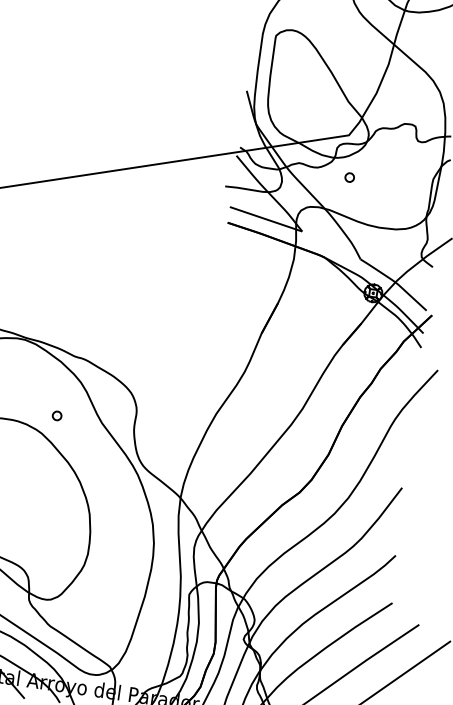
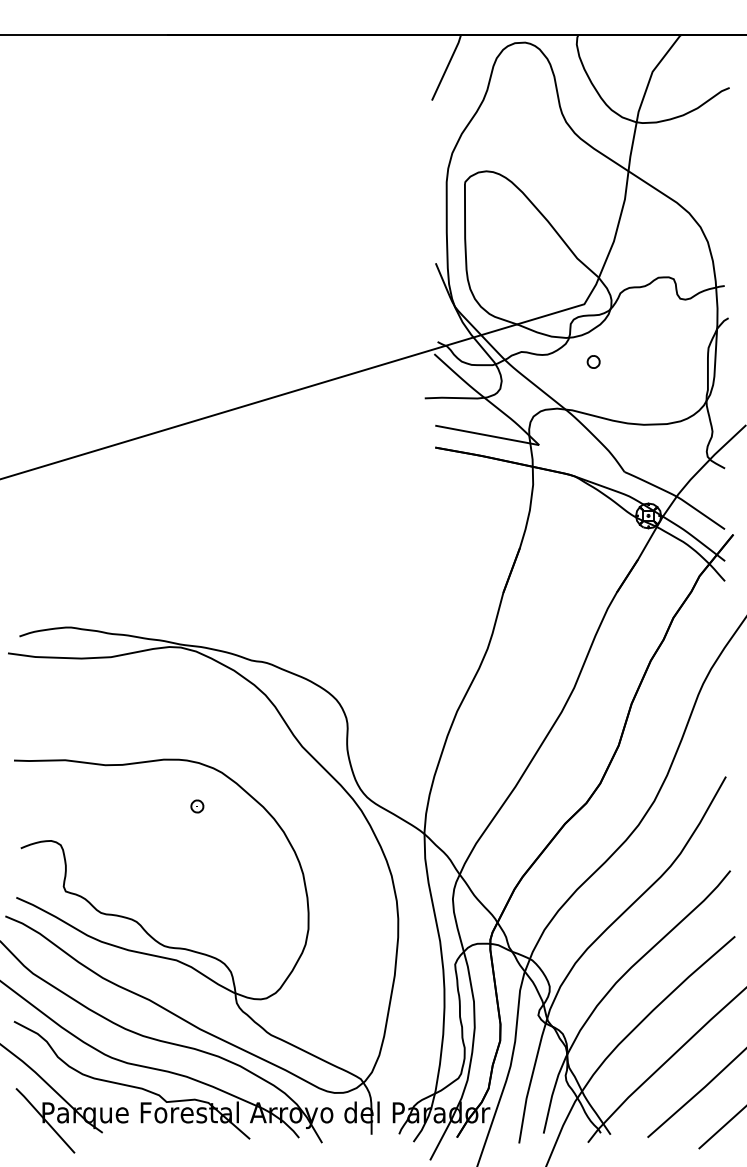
part: (57, 415) -> (197, 806), moved

